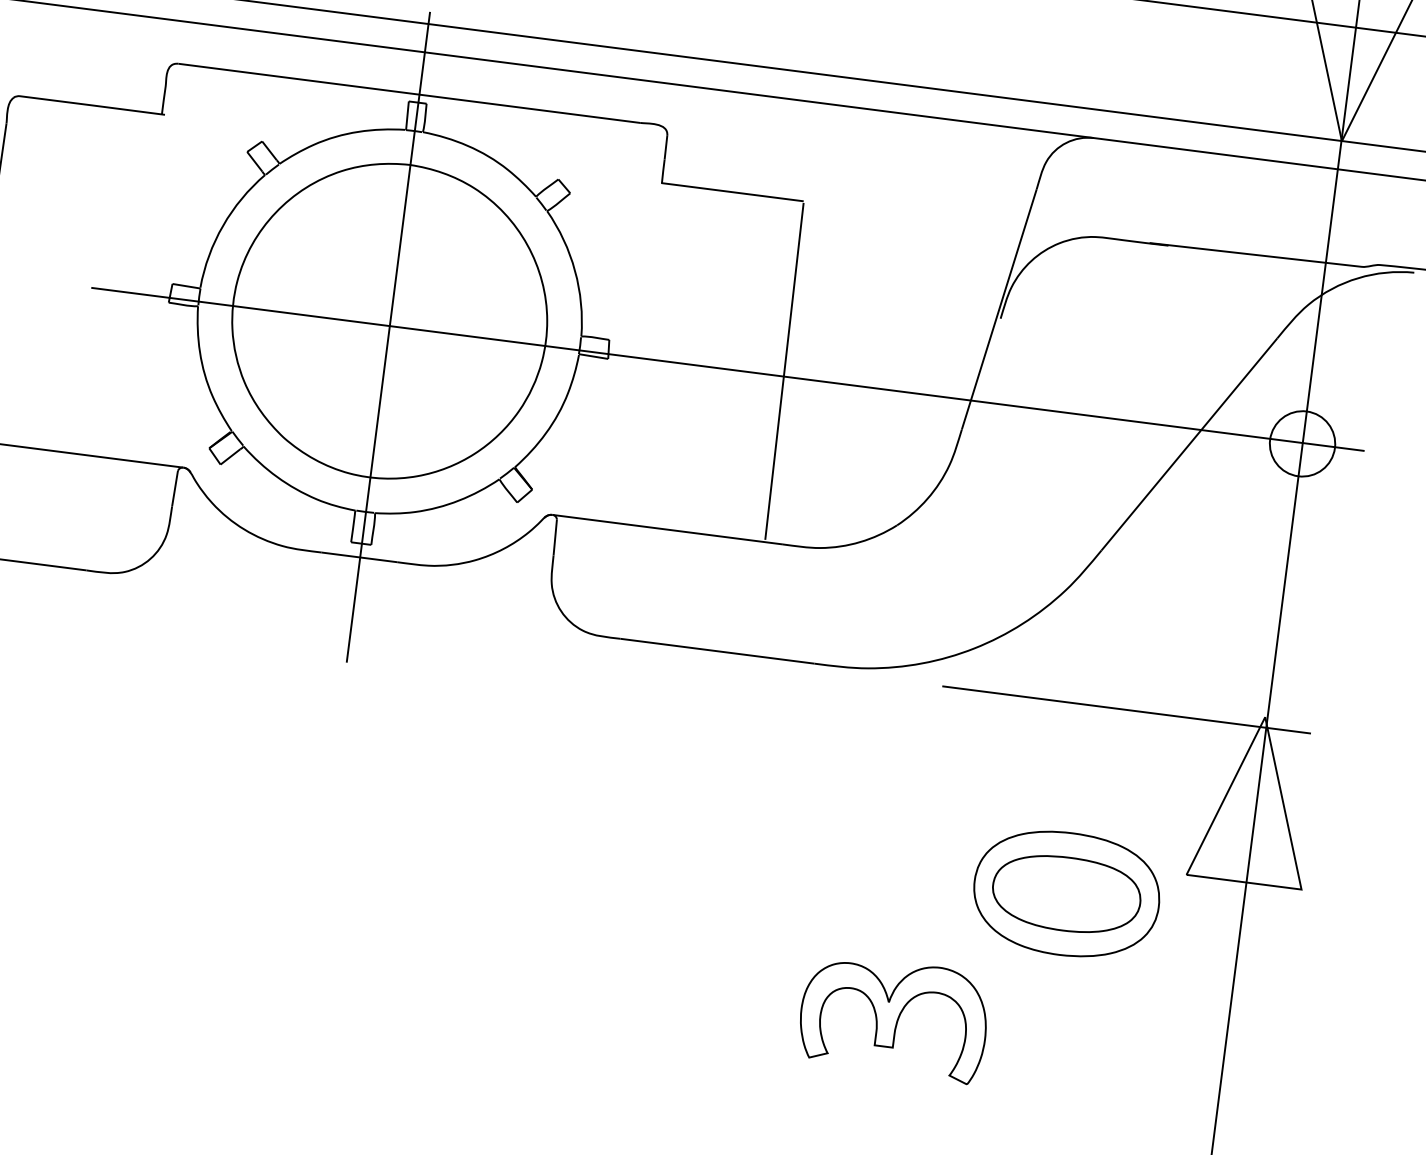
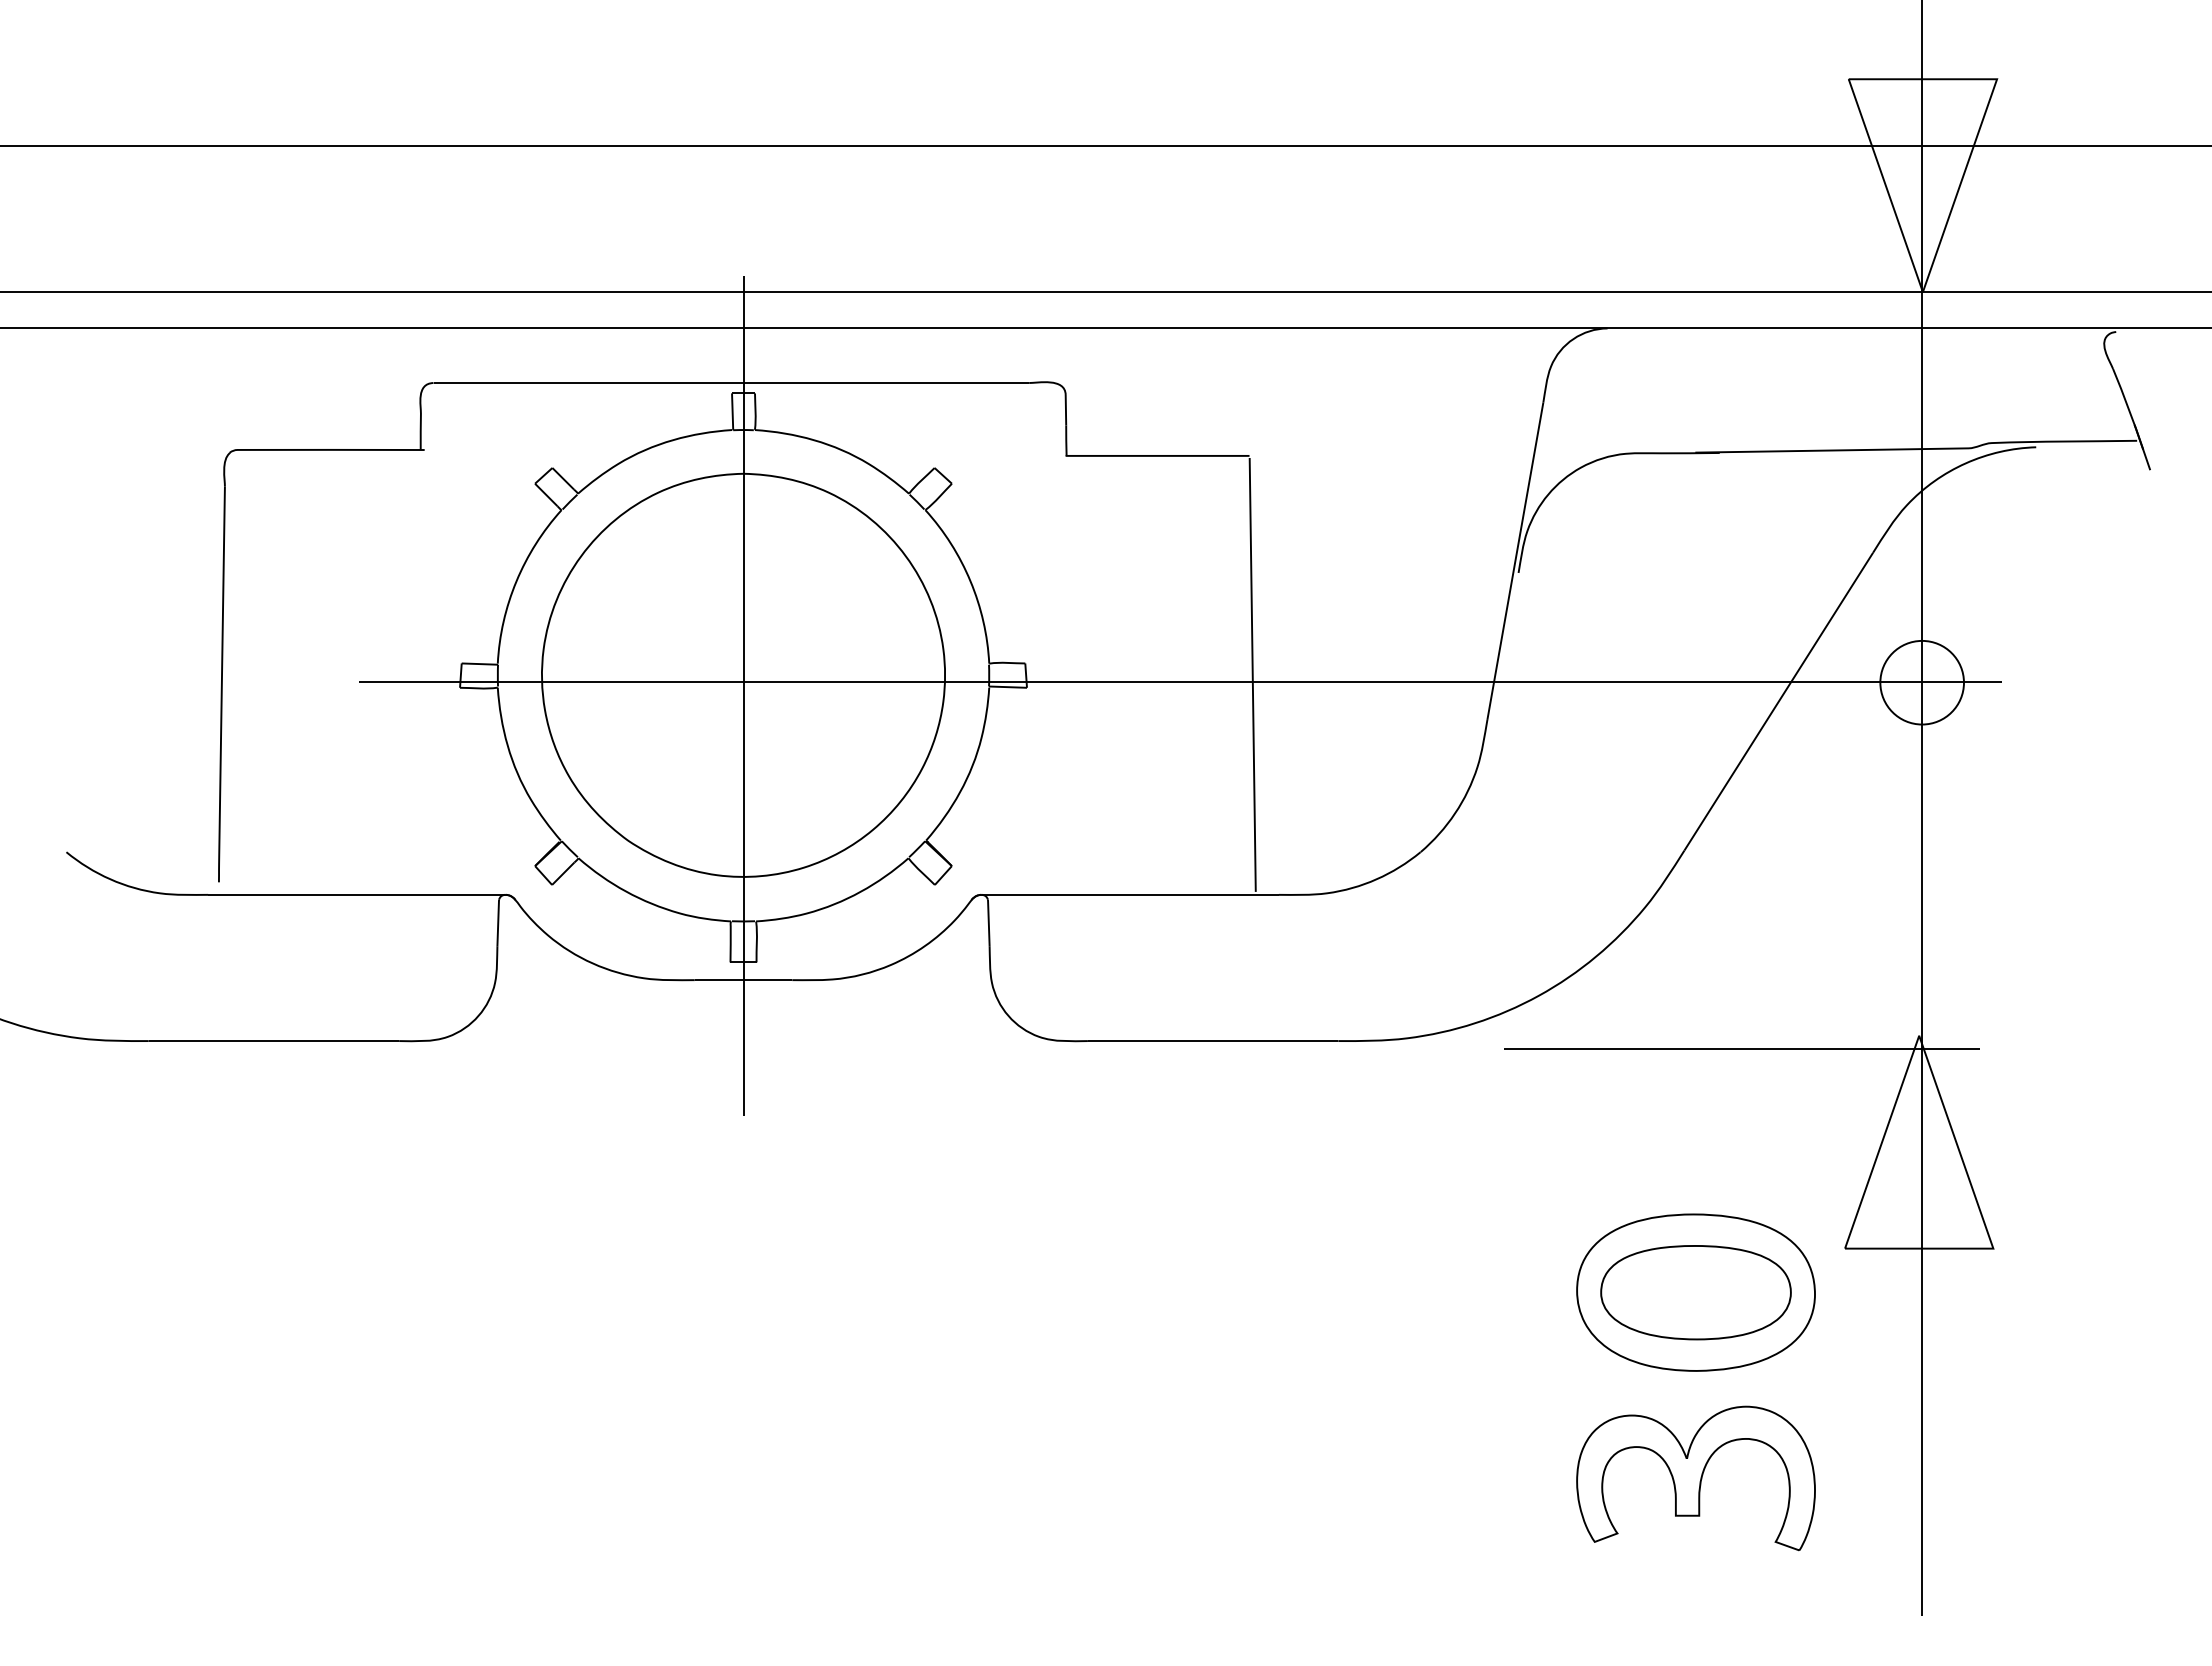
part: (893, 1018) -> (1695, 1478), moved

